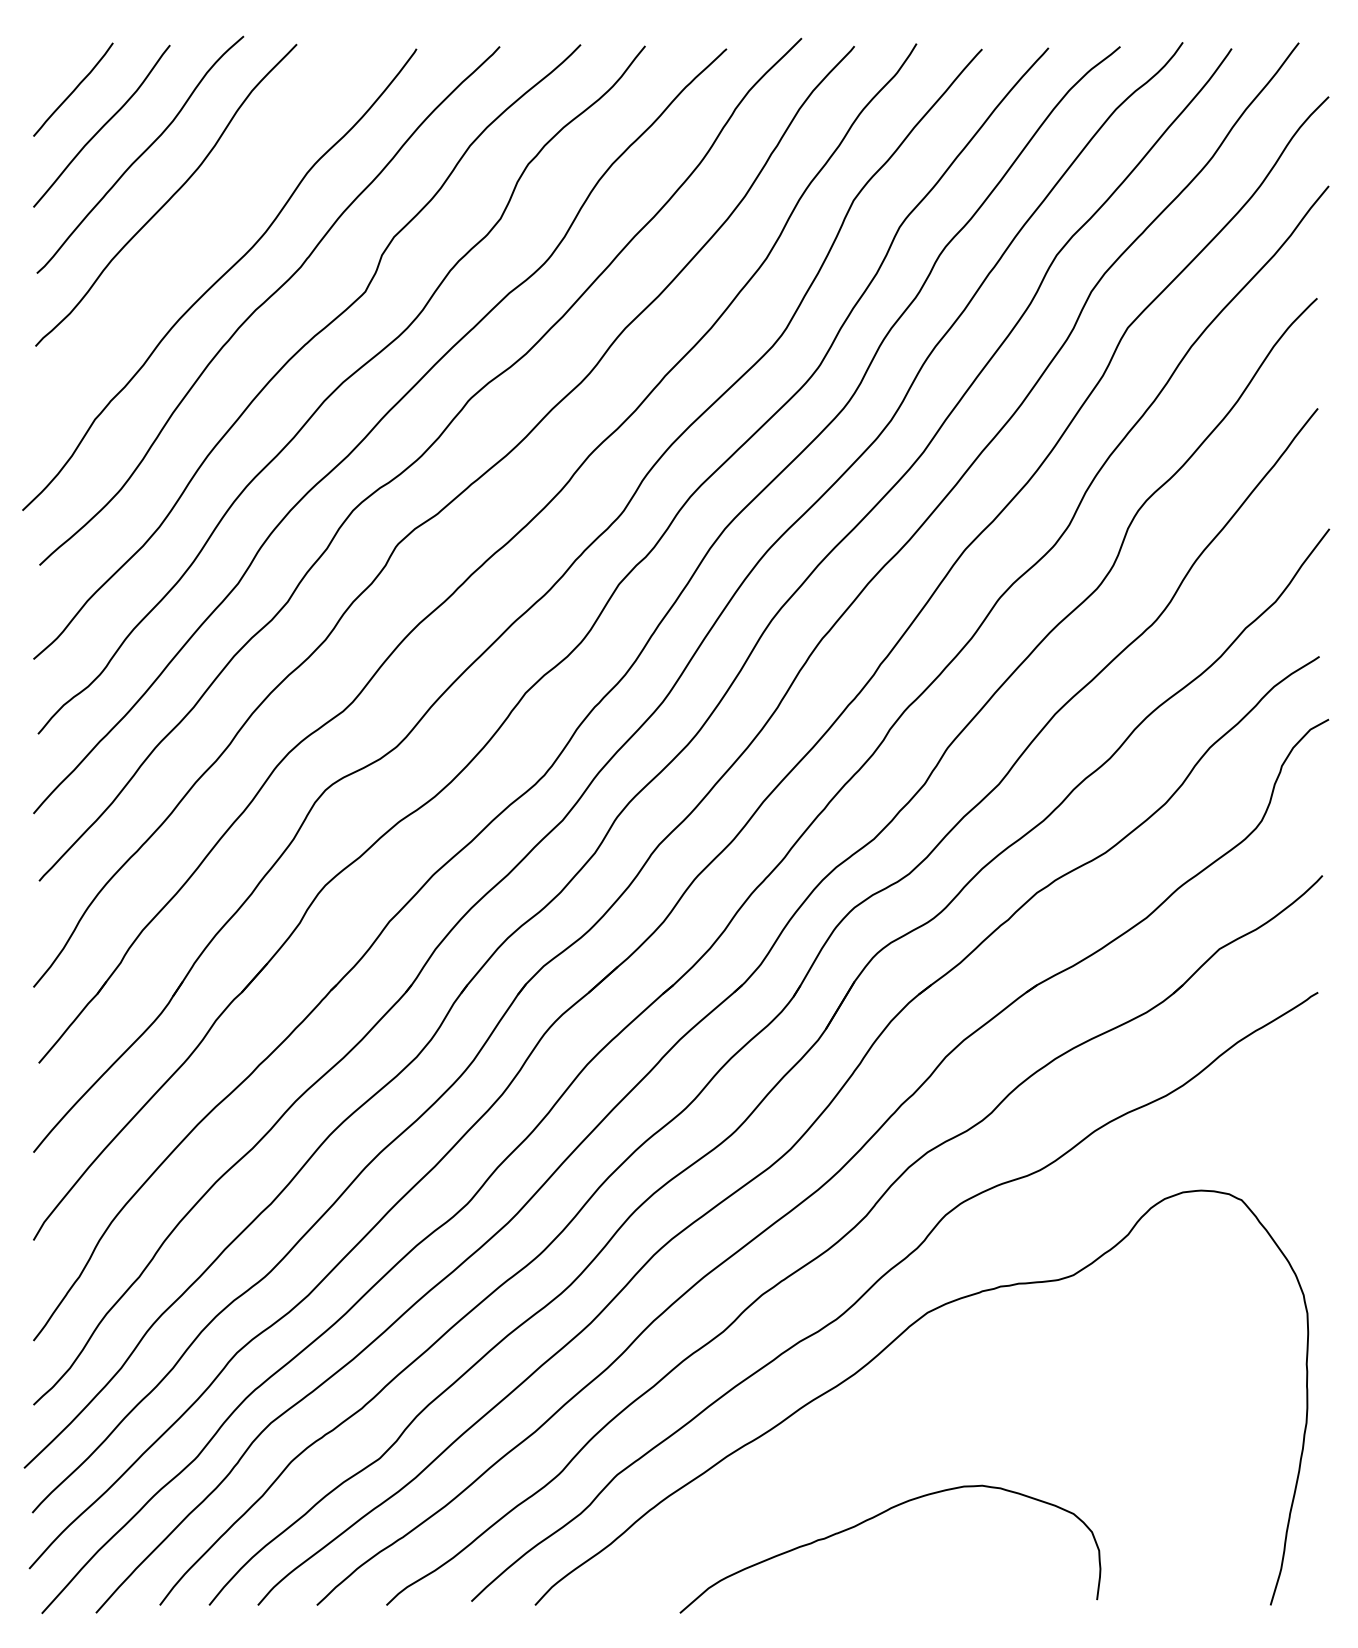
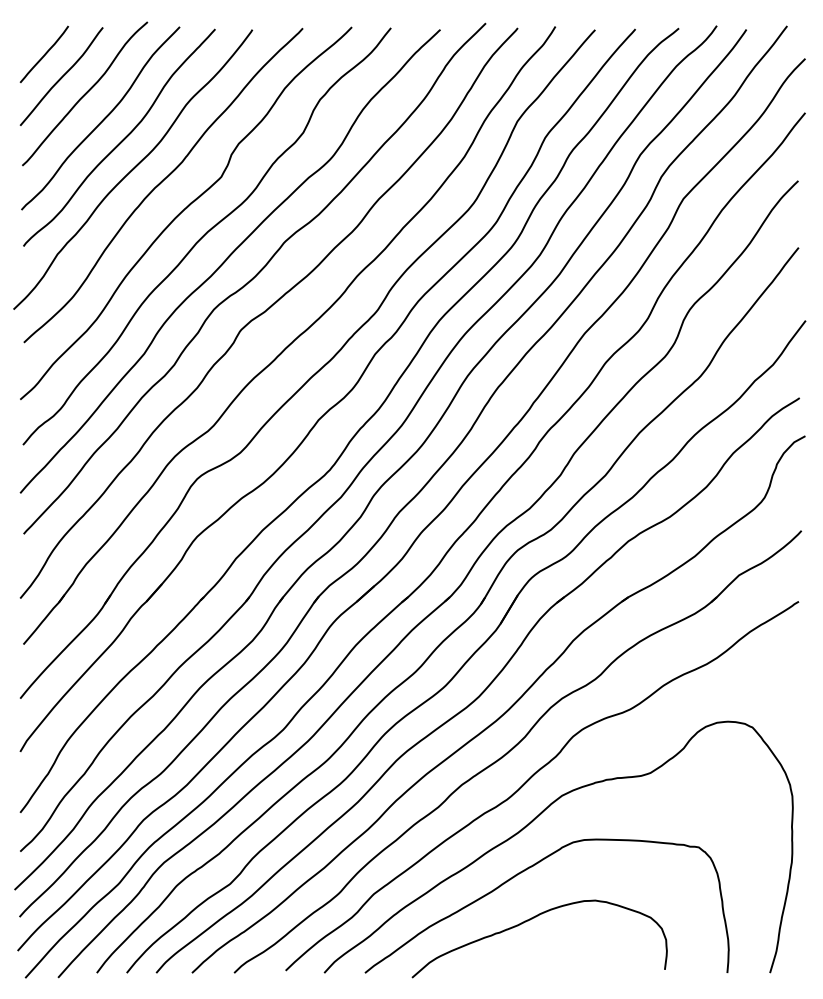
curve: (202, 230) -> (122, 139), added
curve: (863, 1439) -> (523, 872), added

